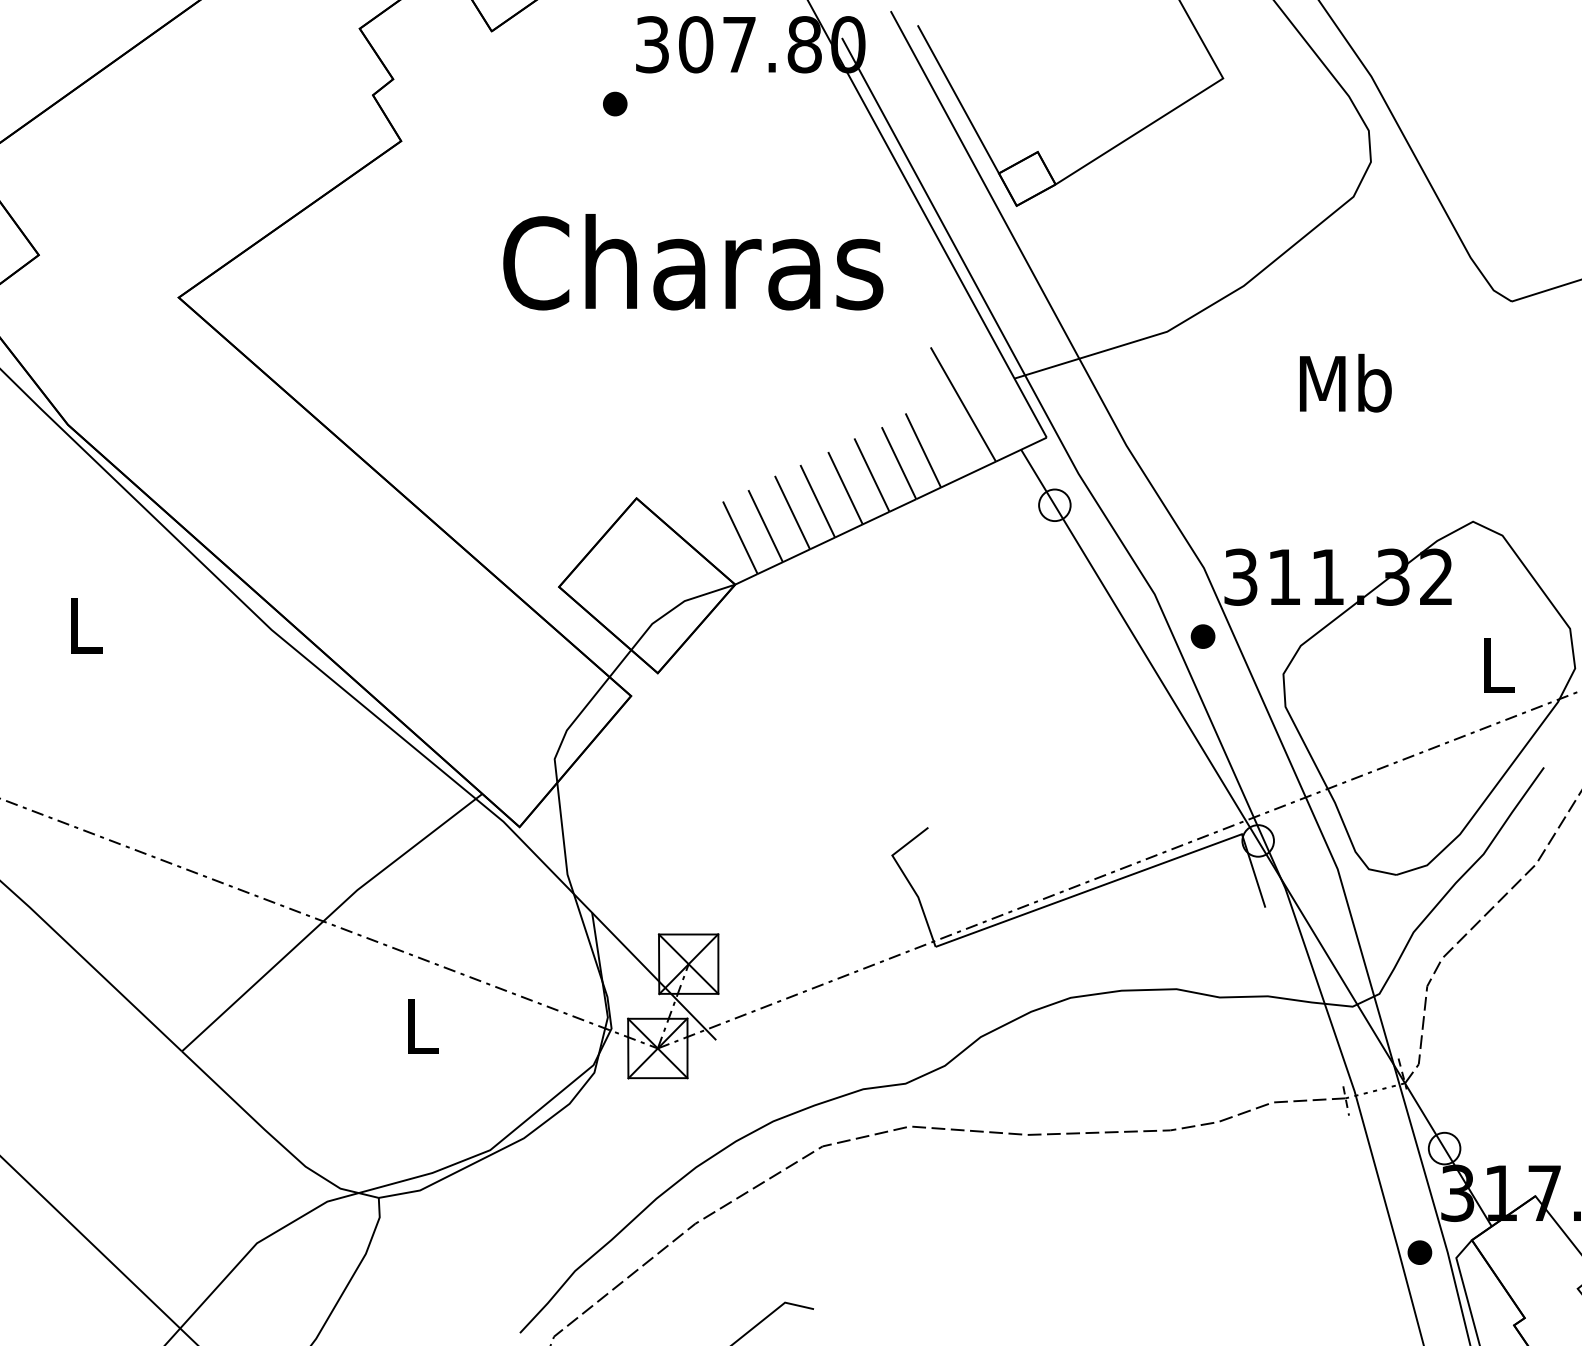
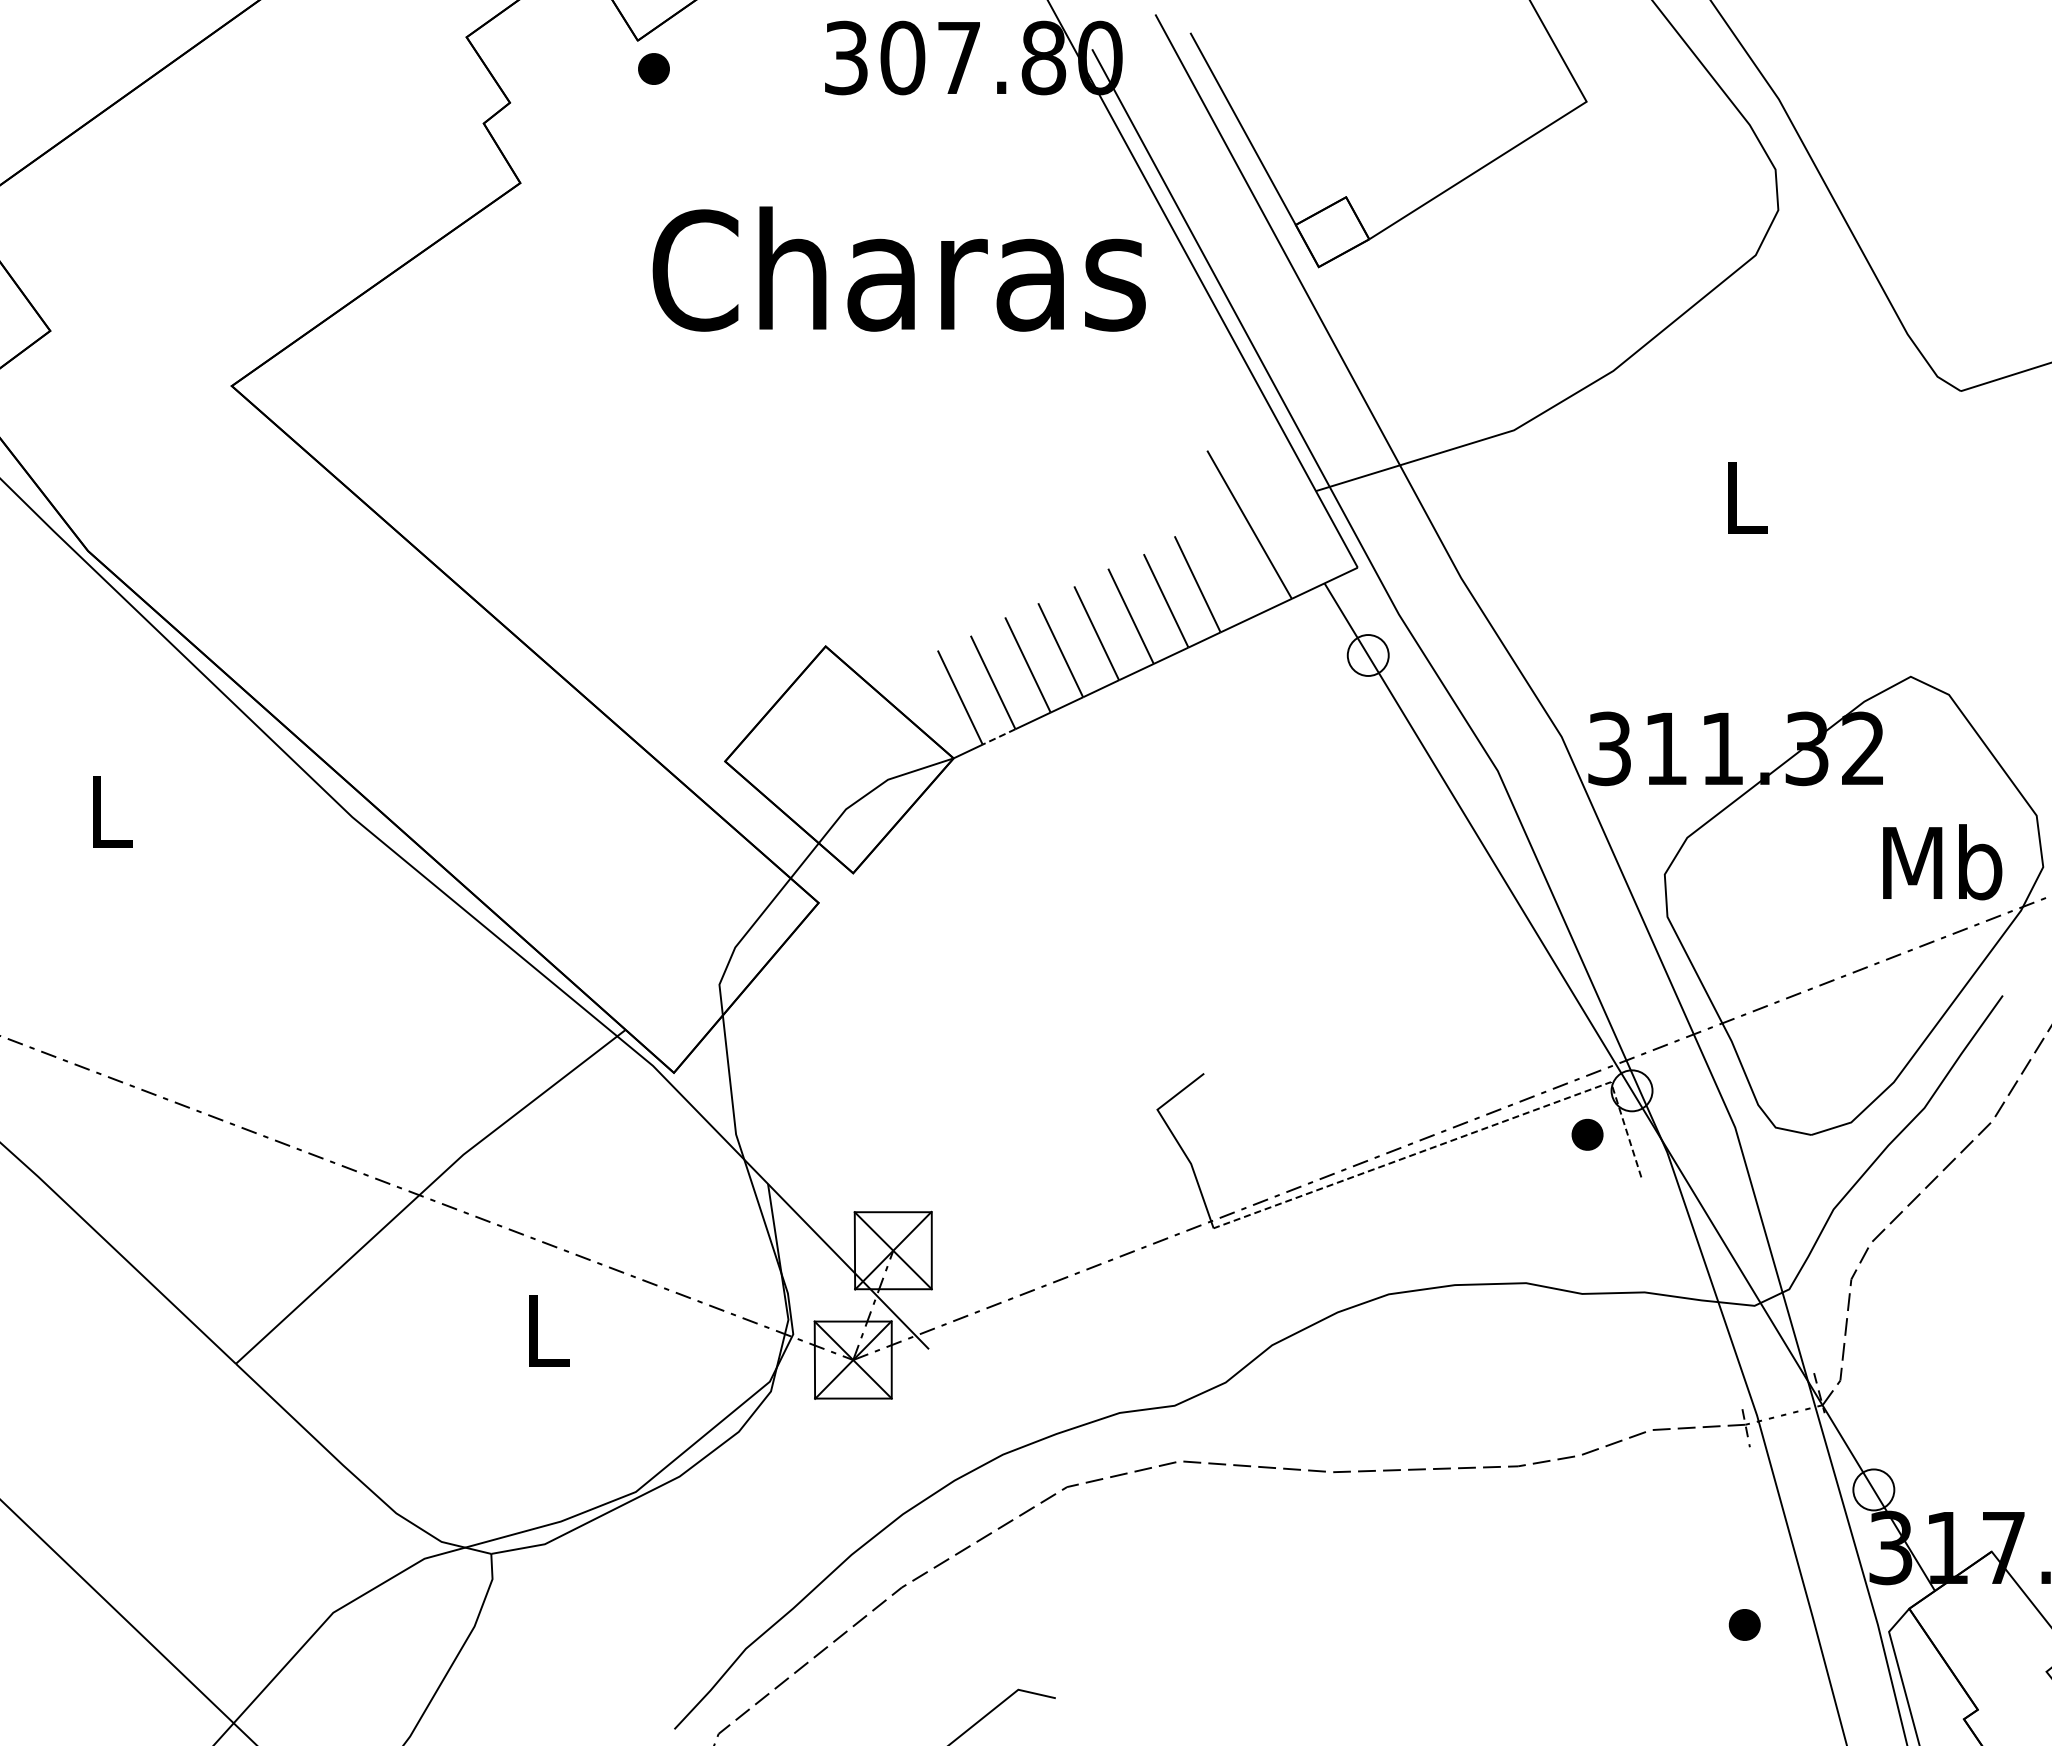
part: (614, 103) -> (653, 68), moved
text: (692, 261) -> (898, 268), moved
text: (1345, 383) -> (1745, 497), Mb -> L
line: (769, 568) -> (998, 737), solid -> dashed
part: (1203, 636) -> (1587, 1134), moved
text: (1497, 664) -> (1942, 862), L -> Mb
line: (1125, 876) -> (1460, 1137), solid -> dashed
part: (1419, 1252) -> (1744, 1624), moved

